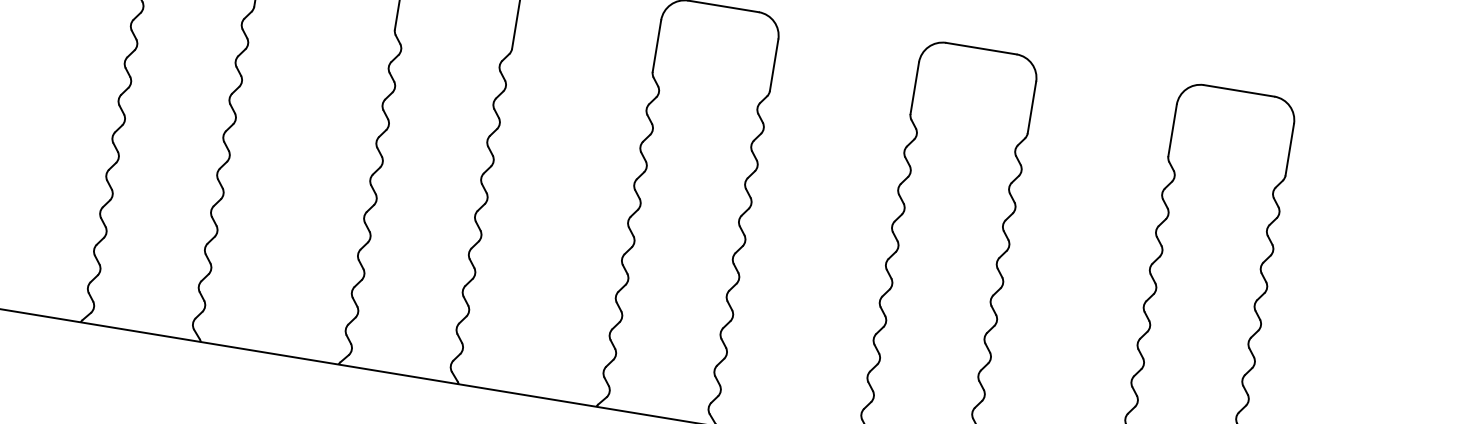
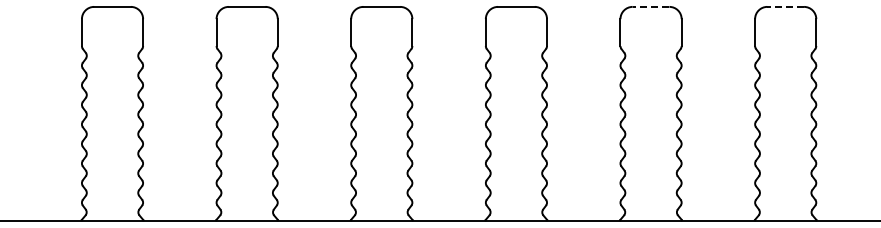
line: (980, 47) -> (650, 6), solid -> dashed
line: (1238, 90) -> (785, 6), solid -> dashed

